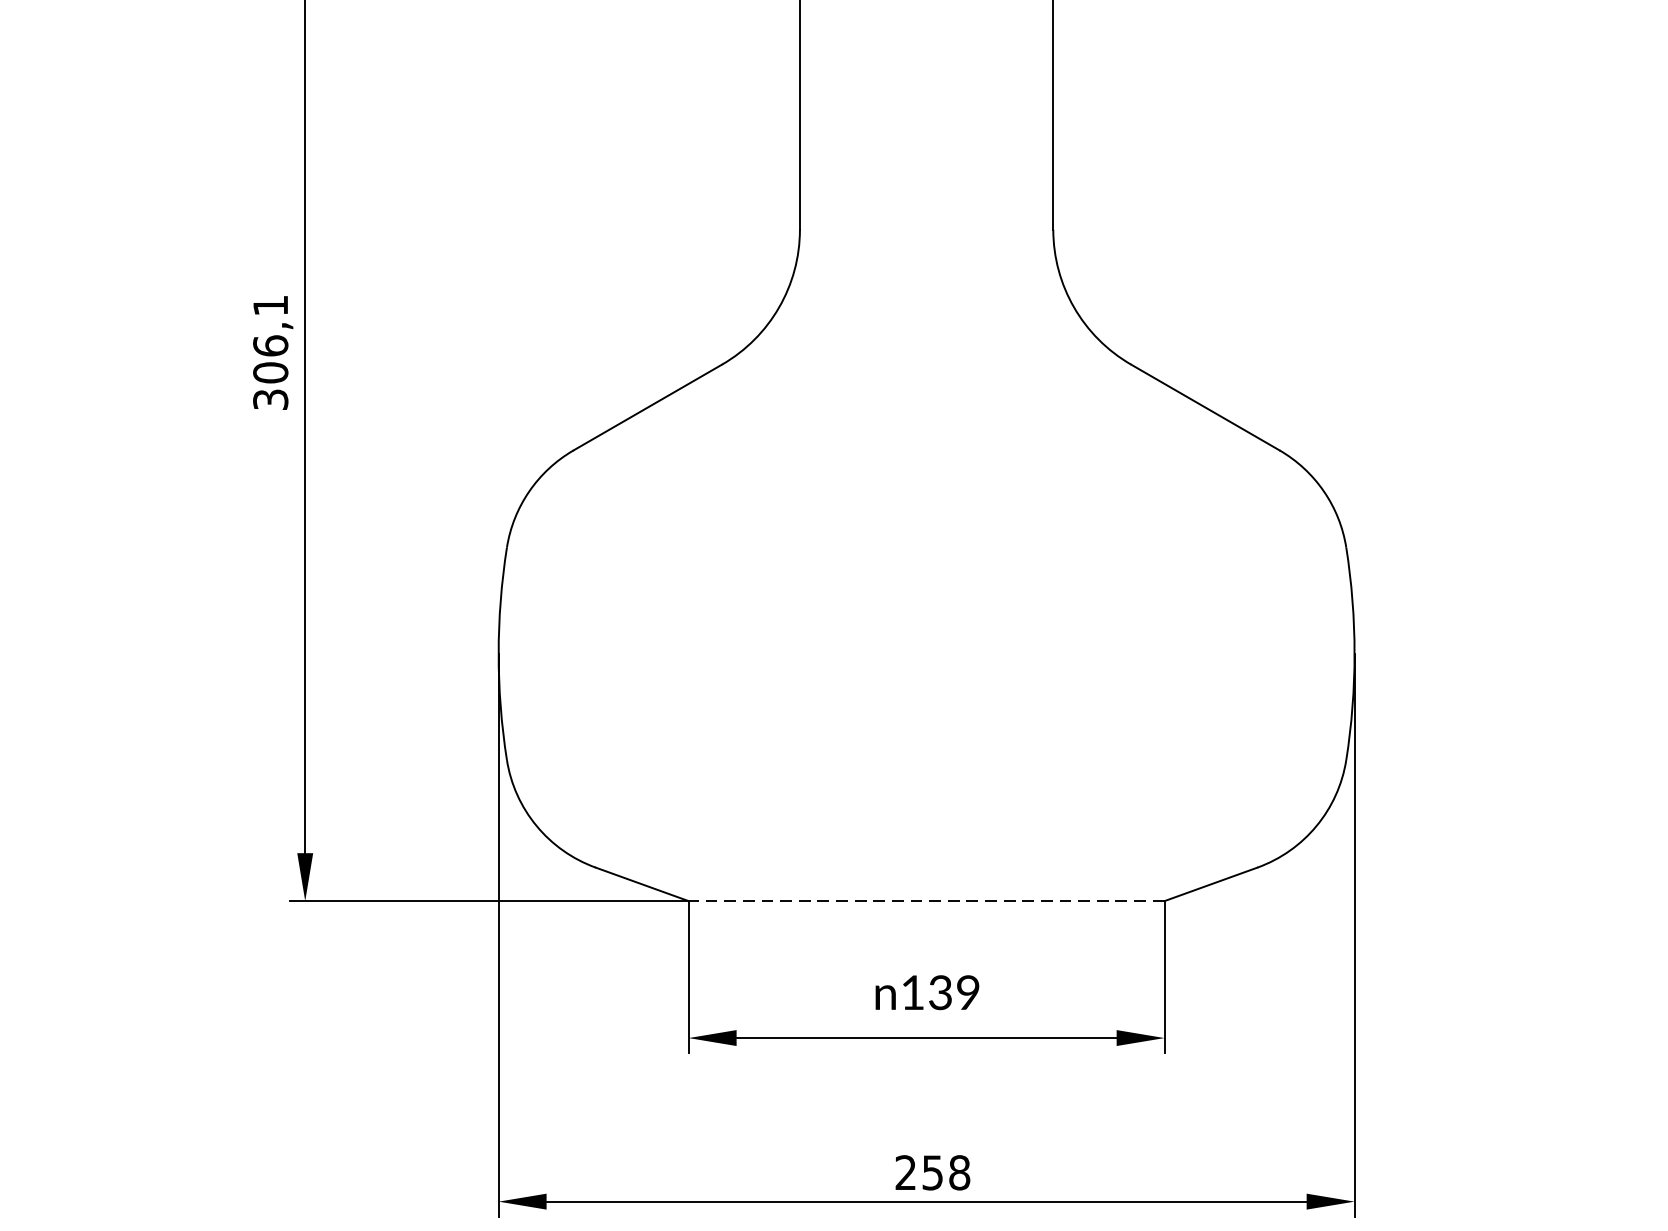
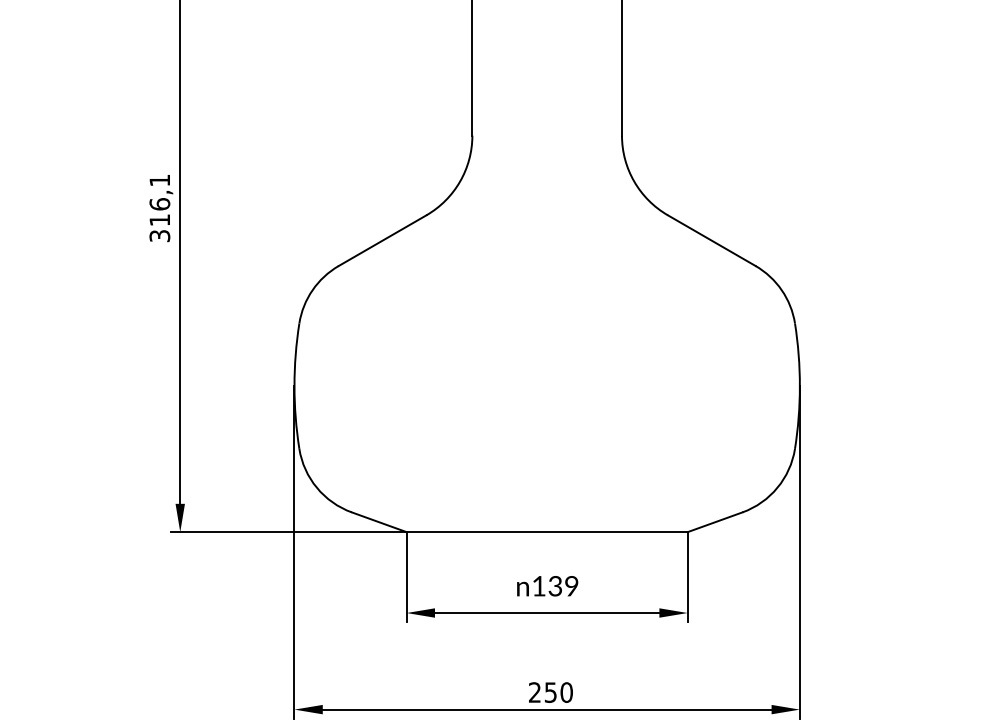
text: (270, 373) -> (159, 220), 306,1 -> 316,1
line: (927, 901) -> (547, 532), dashed -> solid
text: (959, 1172) -> (566, 692), 258 -> 250

